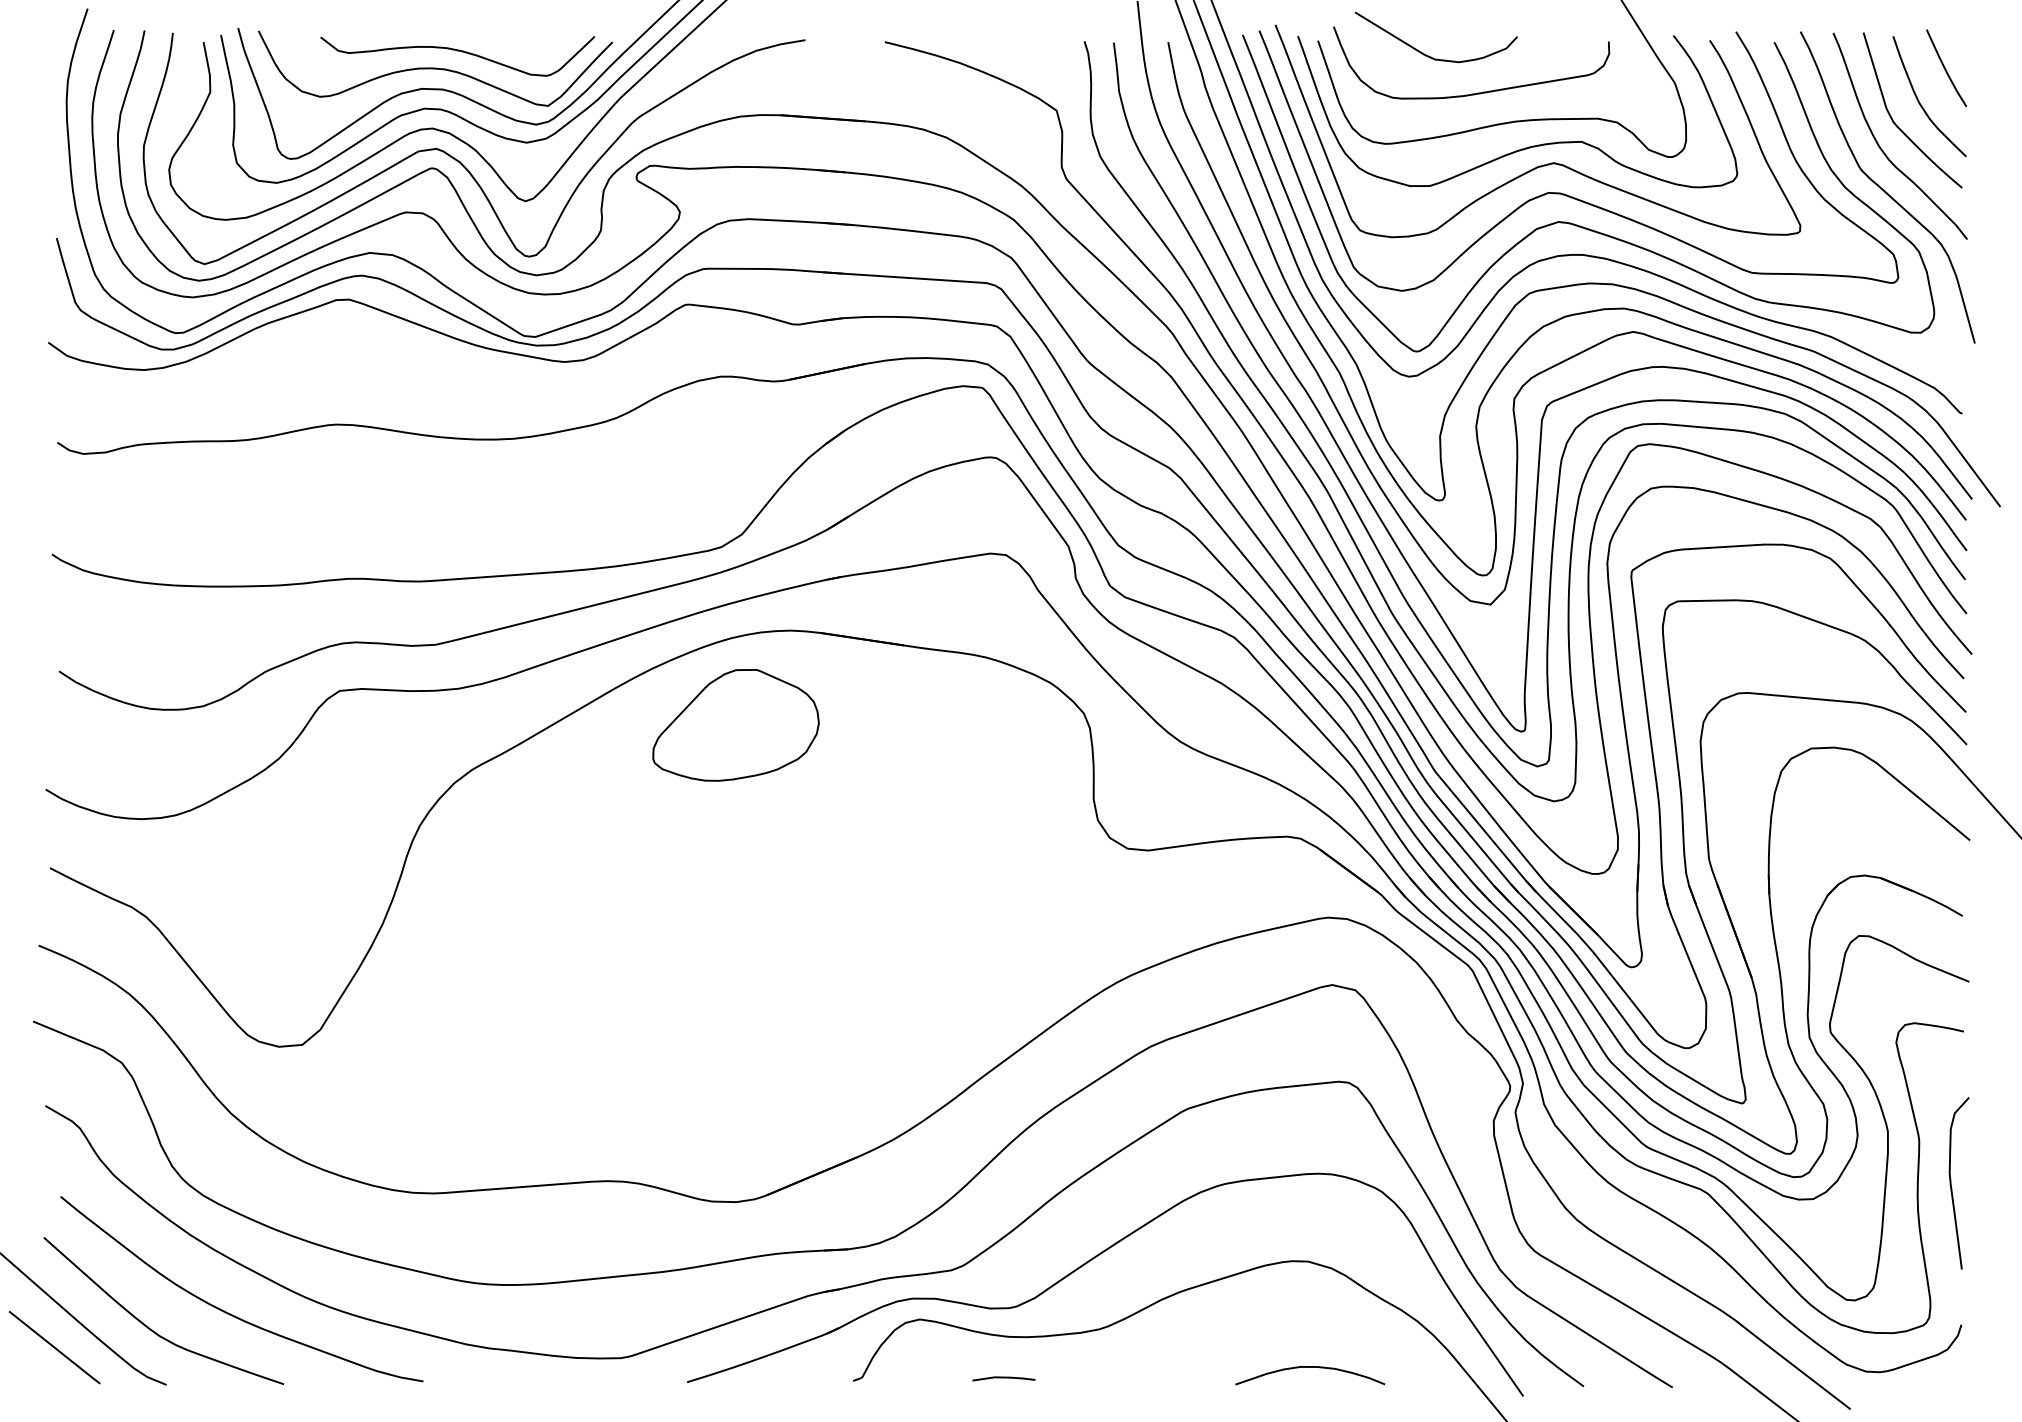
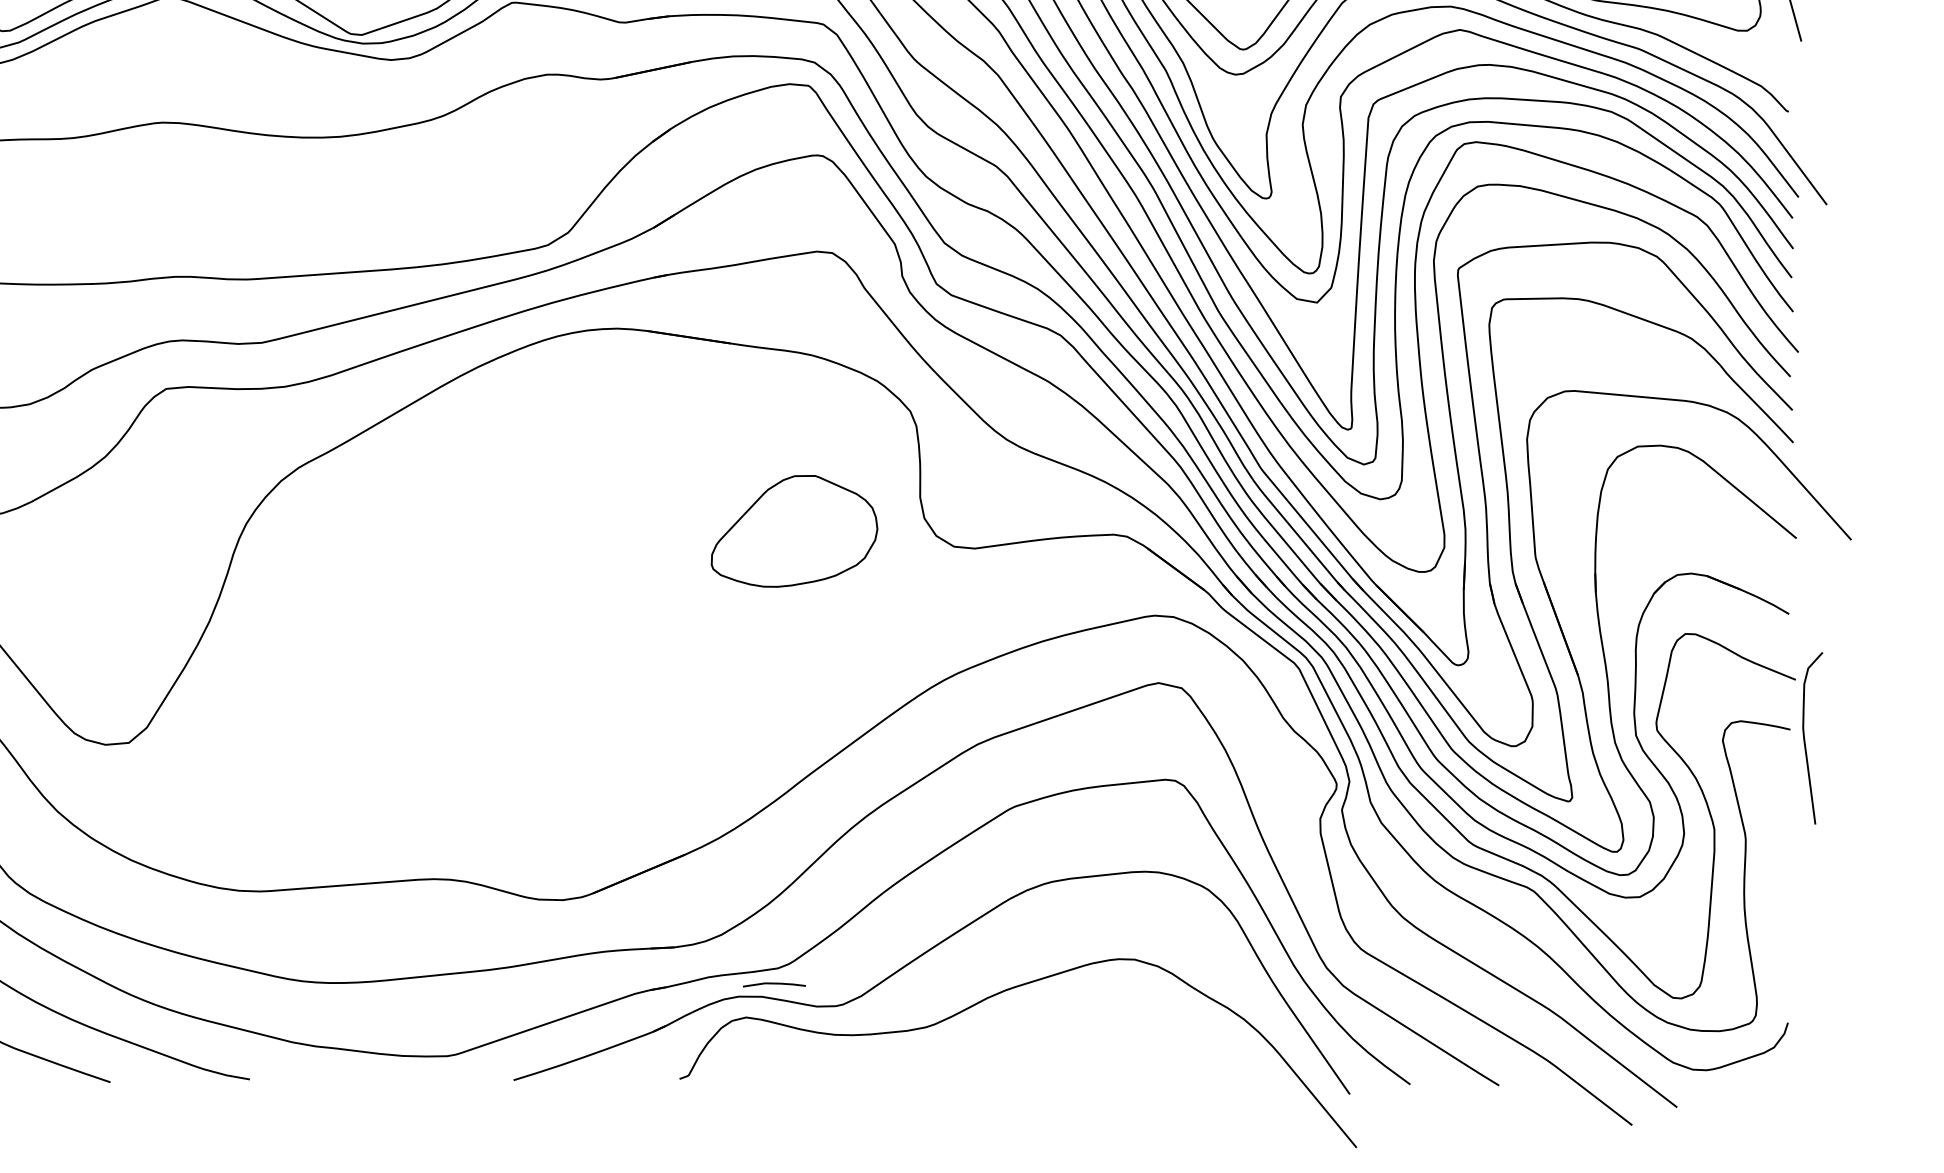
part: (735, 725) -> (794, 531), moved
curve: (1951, 1183) -> (1805, 738), moved
curve: (1310, 1367) -> (1137, 1065), removed
line: (1003, 1378) -> (774, 984), moved

